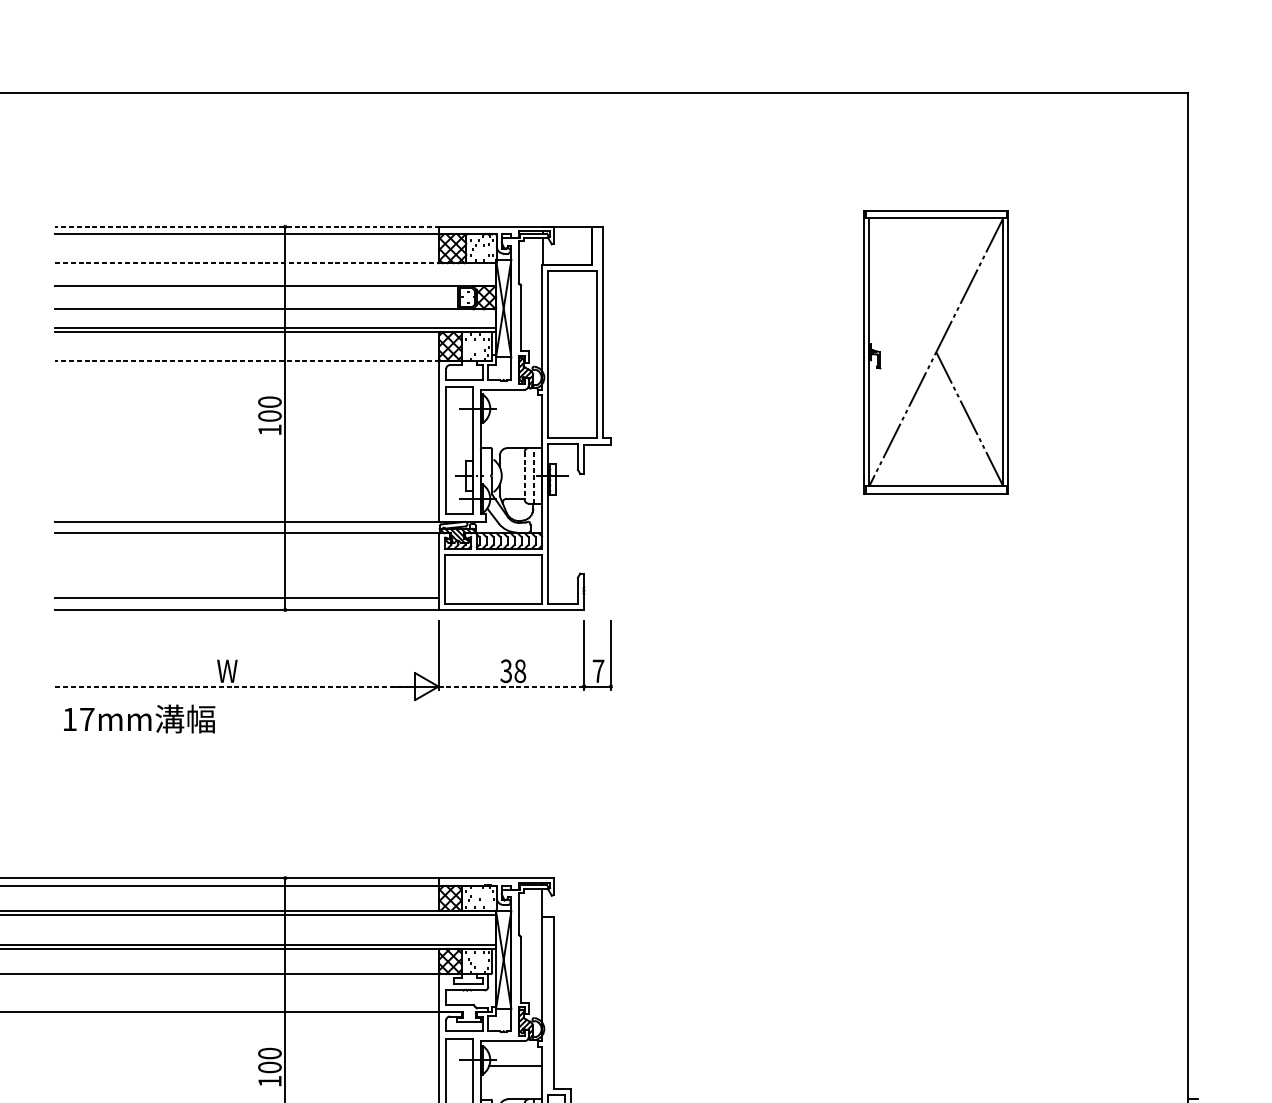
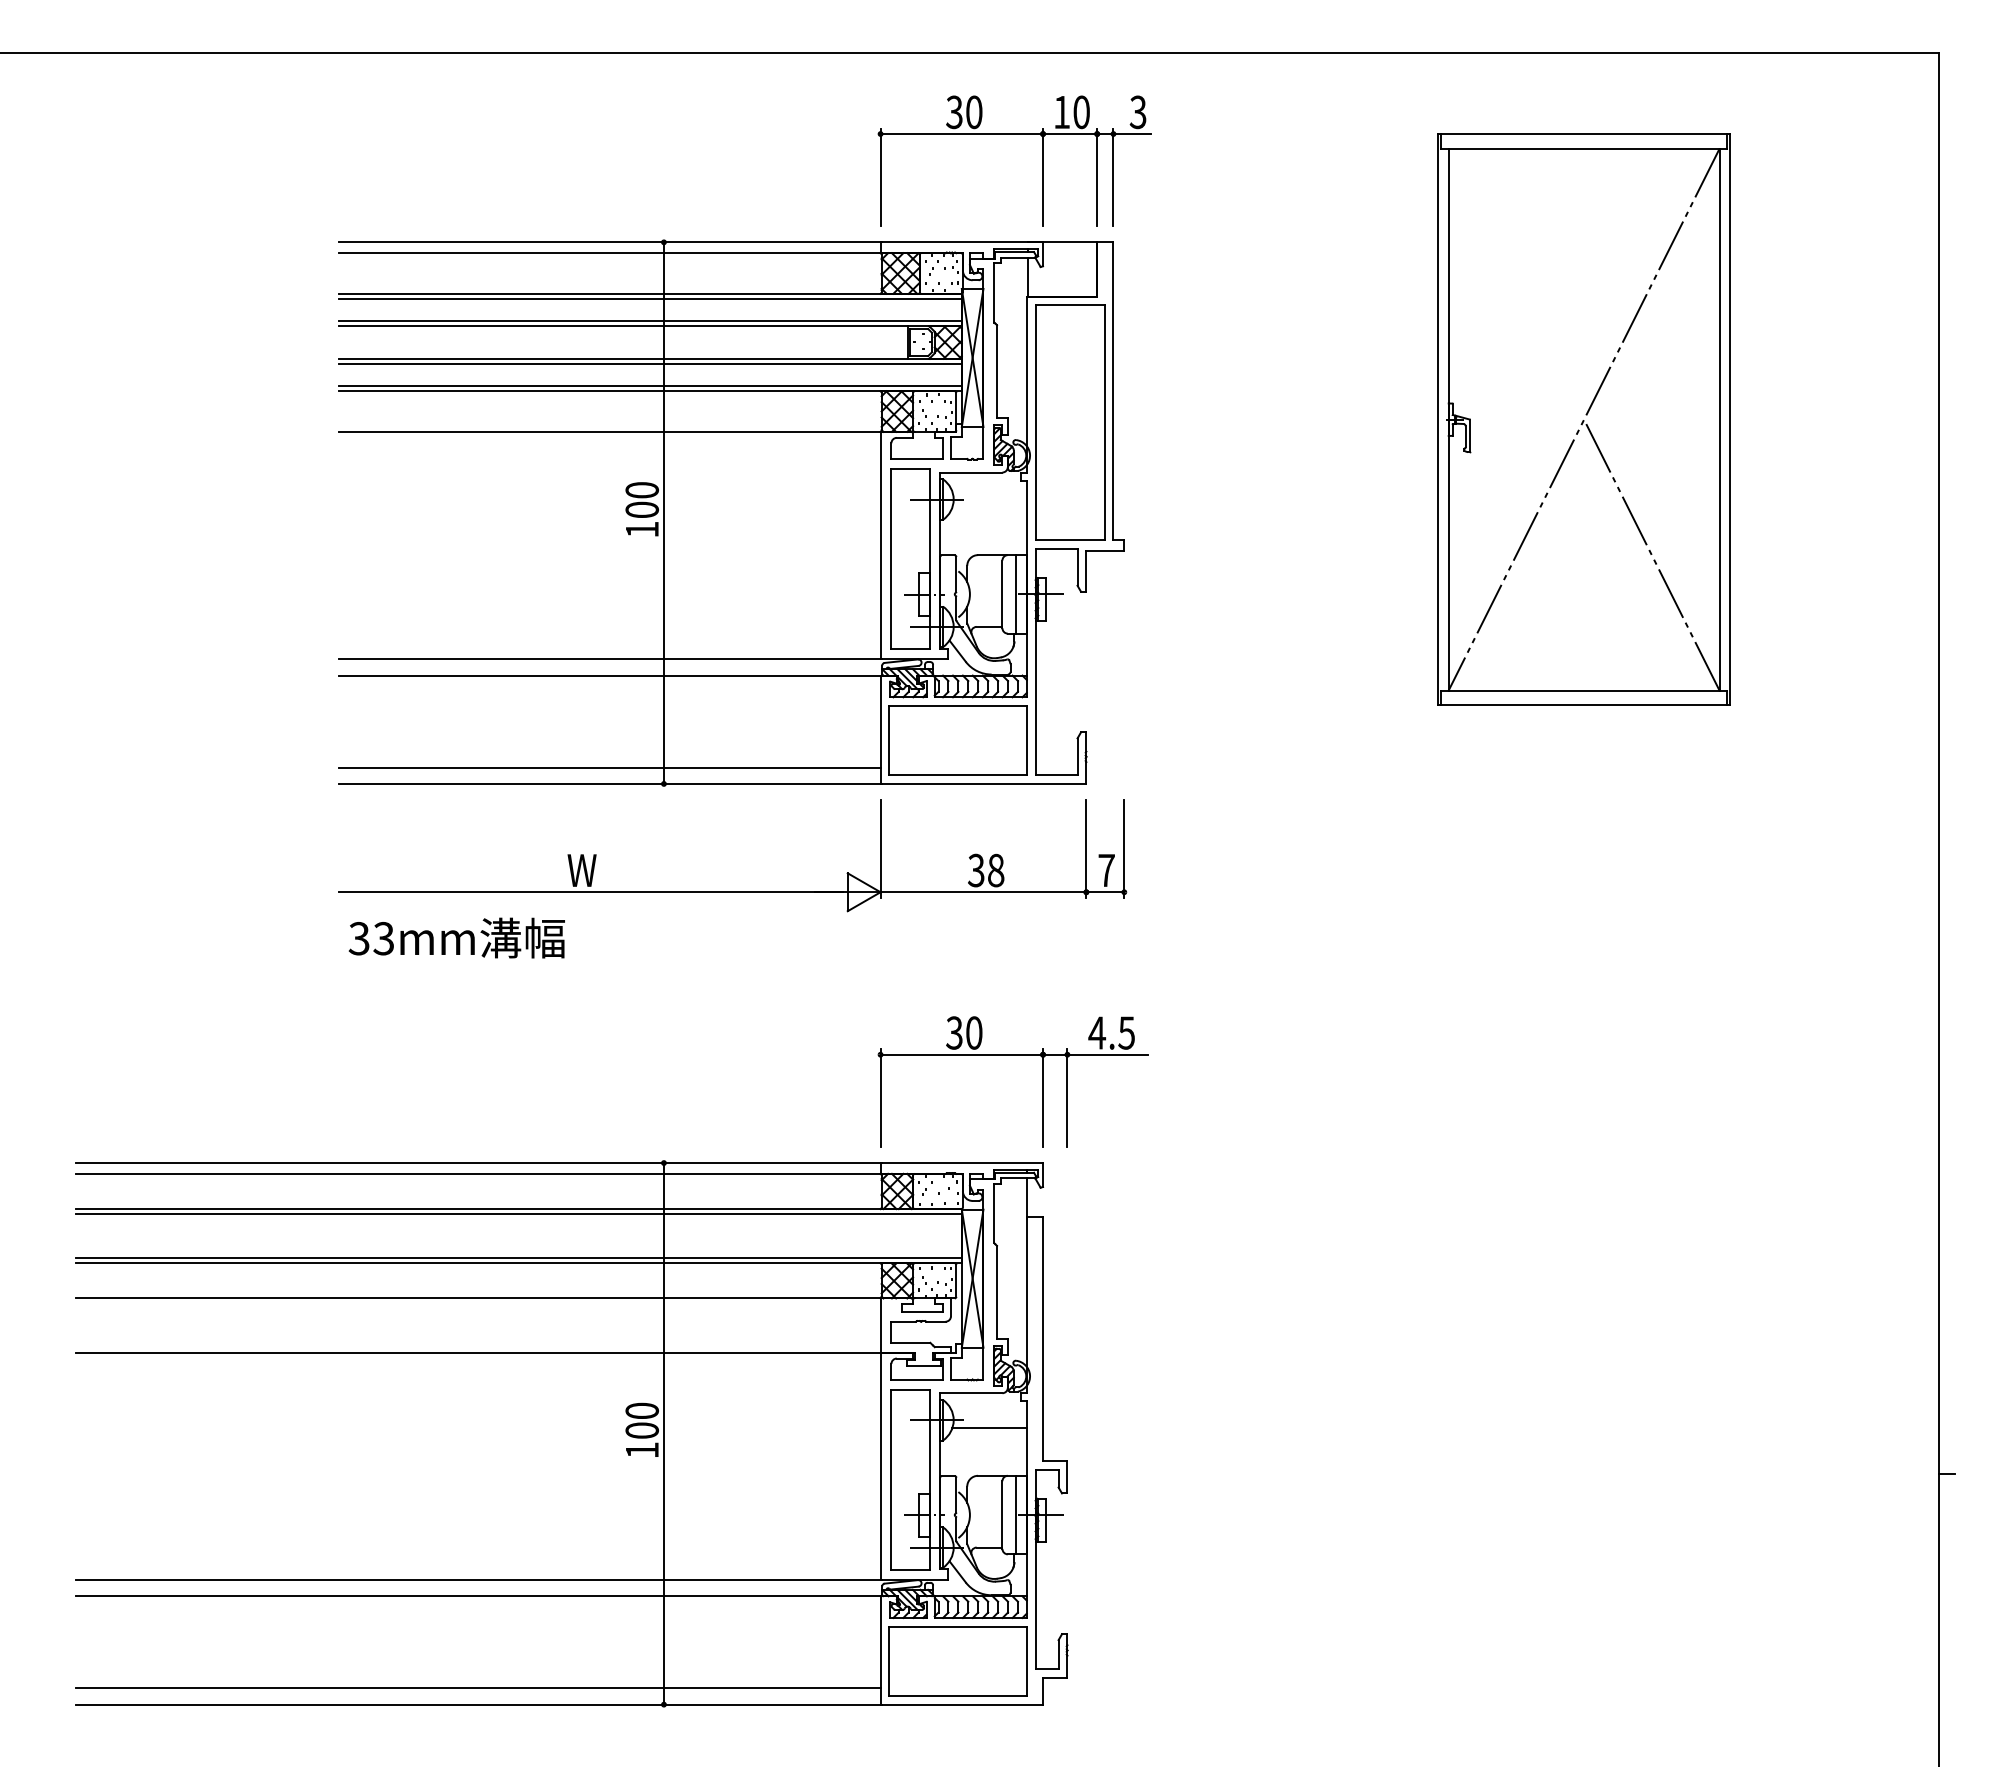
part: (533, 150) -> (1014, 134), added
line: (247, 226) -> (610, 242), dashed -> solid
line: (275, 262) -> (649, 293), dashed -> solid
line: (275, 267) -> (650, 299), added
line: (275, 282) -> (650, 320), added
line: (275, 313) -> (650, 364), added
part: (935, 352) -> (1583, 419), size x1.43
line: (247, 360) -> (610, 431), dashed -> solid
line: (524, 475) -> (1002, 594), dashed -> solid
line: (534, 475) -> (1015, 593), dashed -> solid
line: (233, 686) -> (590, 892), dashed -> solid
line: (511, 686) -> (983, 892), dashed -> solid
text: (78, 719) -> (371, 938), 17mm -> 33mm
part: (531, 802) -> (1012, 1055), added

